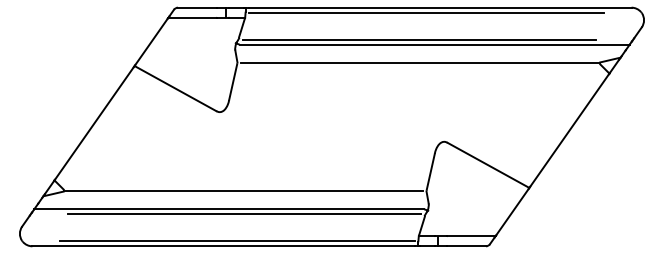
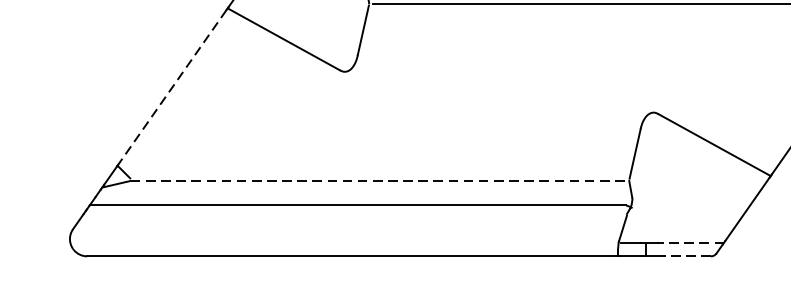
line: (94, 123) -> (172, 87), solid -> dashed
line: (243, 191) -> (377, 180), solid -> dashed
line: (244, 214) -> (378, 212), removed
line: (470, 236) -> (689, 242), solid -> dashed
line: (237, 241) -> (369, 249), removed
line: (466, 246) -> (684, 256), solid -> dashed

